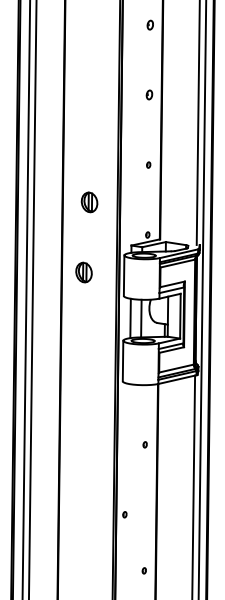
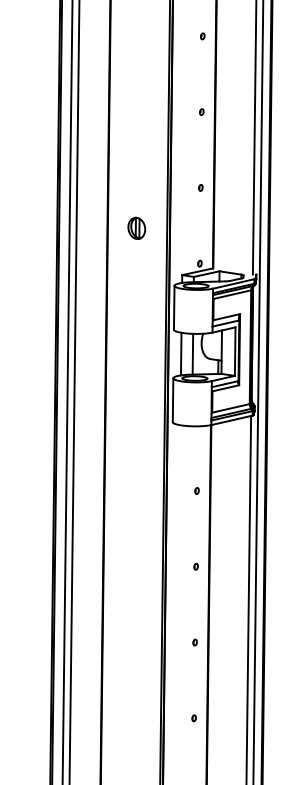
part: (150, 25) -> (202, 36), size x0.62
part: (149, 95) -> (201, 112), size x0.62
part: (83, 271) -> (130, 303), removed
part: (124, 514) -> (195, 566), moved
part: (143, 570) -> (194, 642), moved

